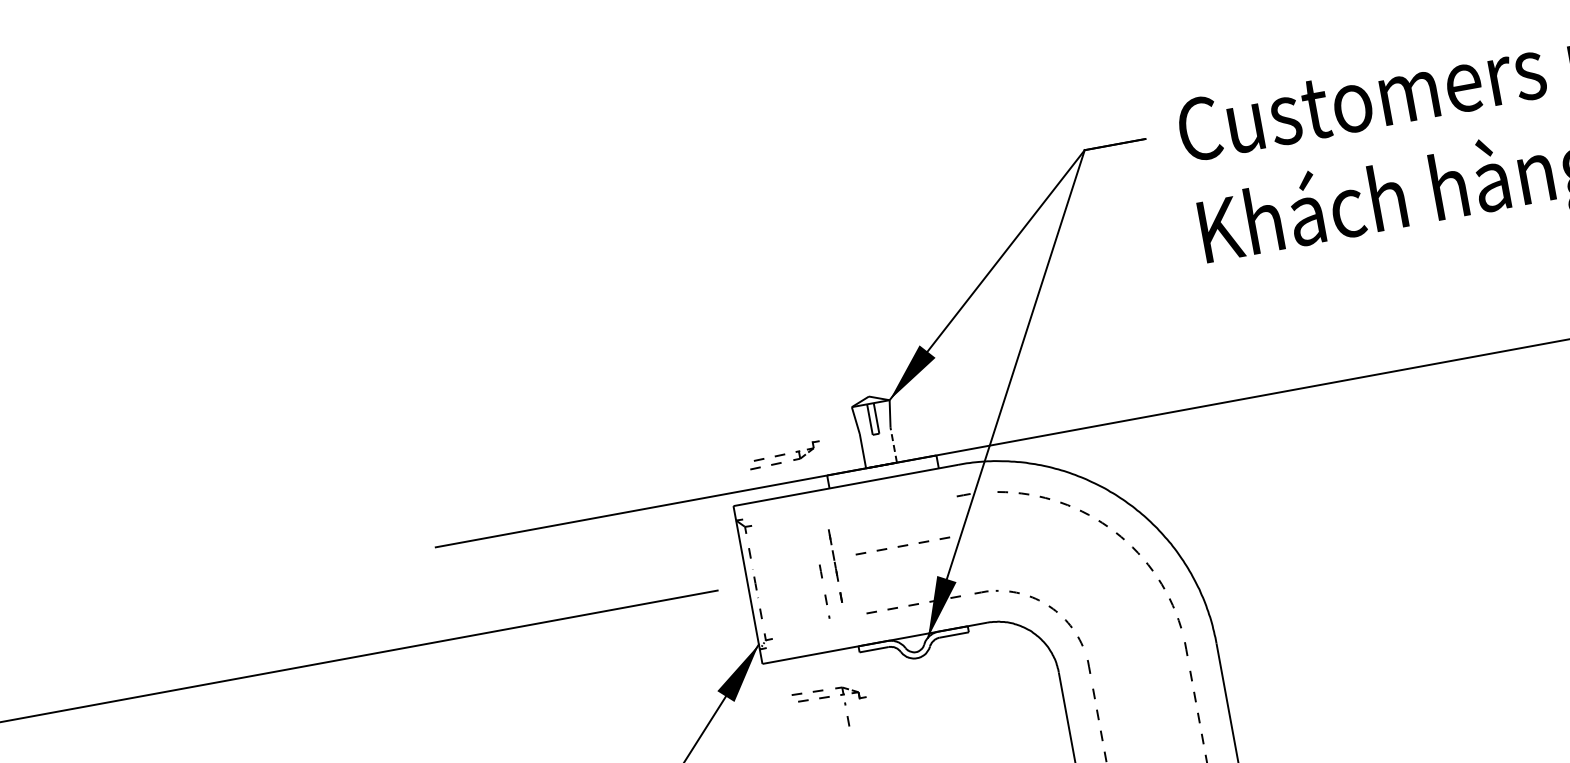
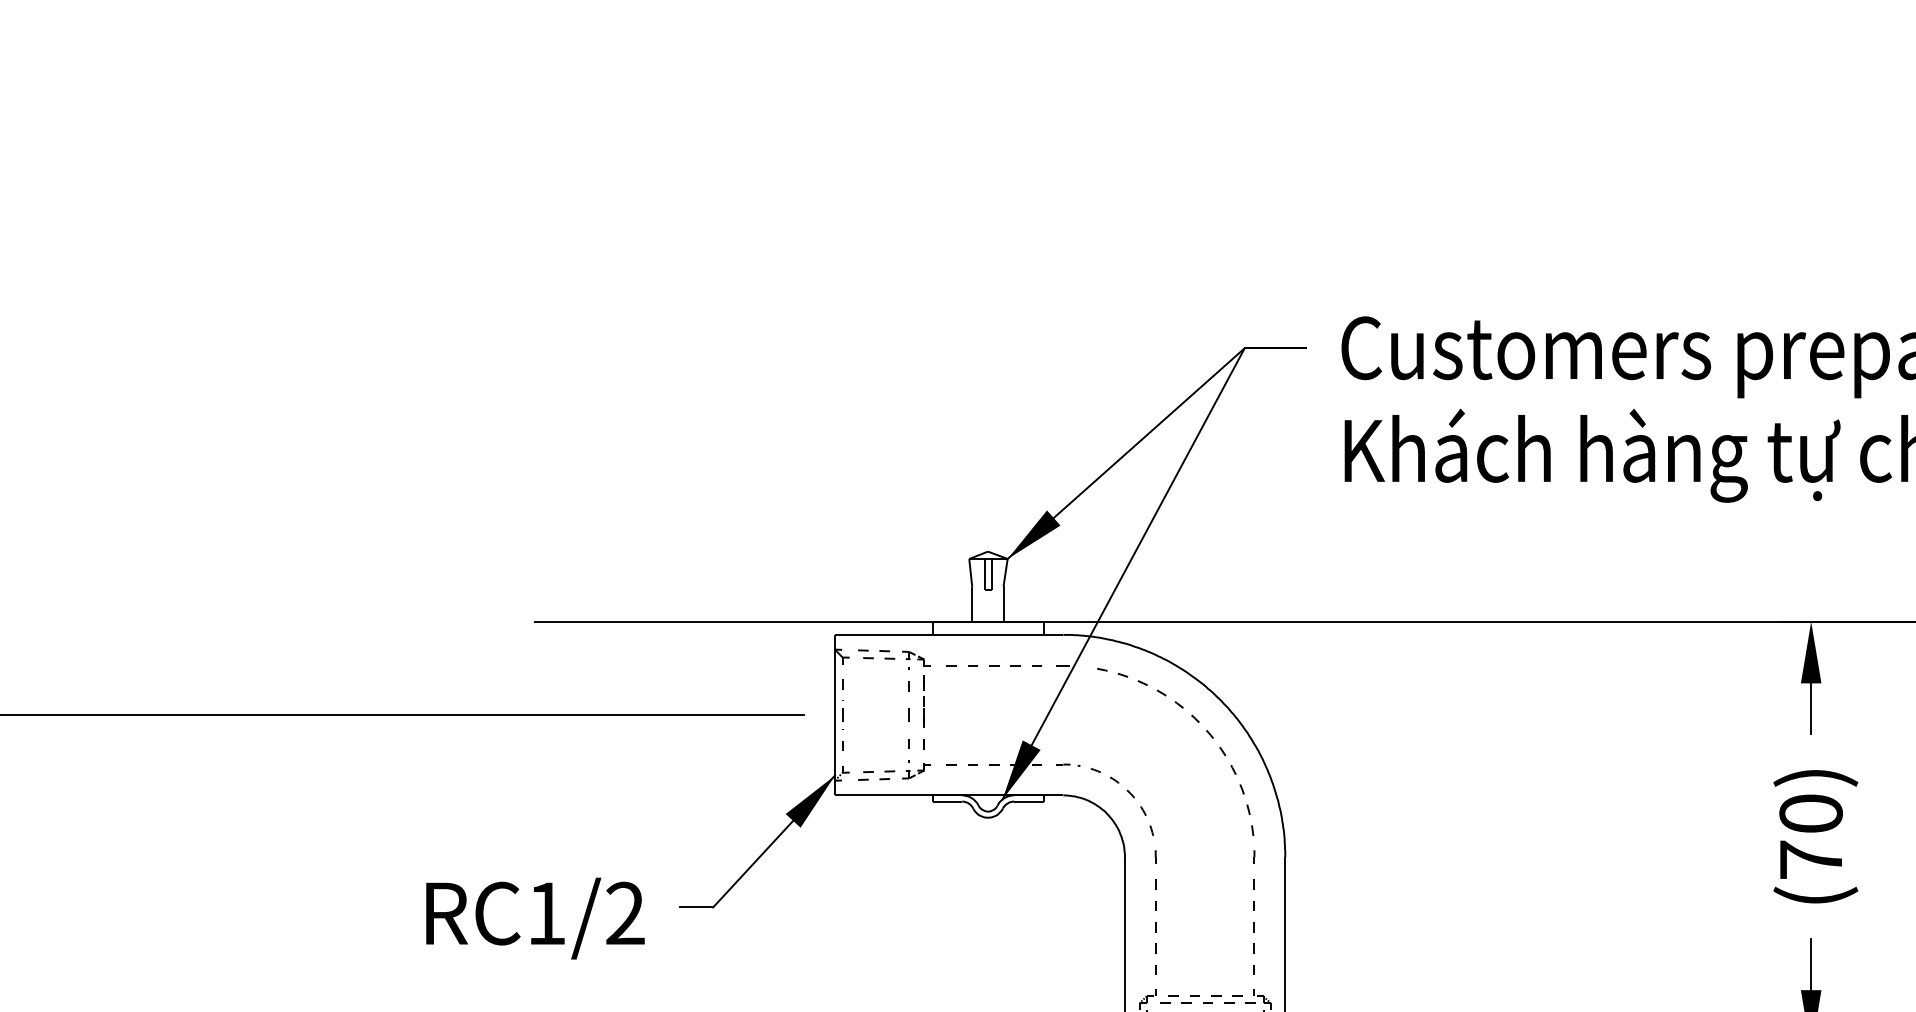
line: (893, 444) -> (1003, 603), dashed -> solid
part: (784, 454) -> (894, 771), moved
line: (901, 545) -> (993, 665), moved
part: (829, 697) -> (894, 659), moved

